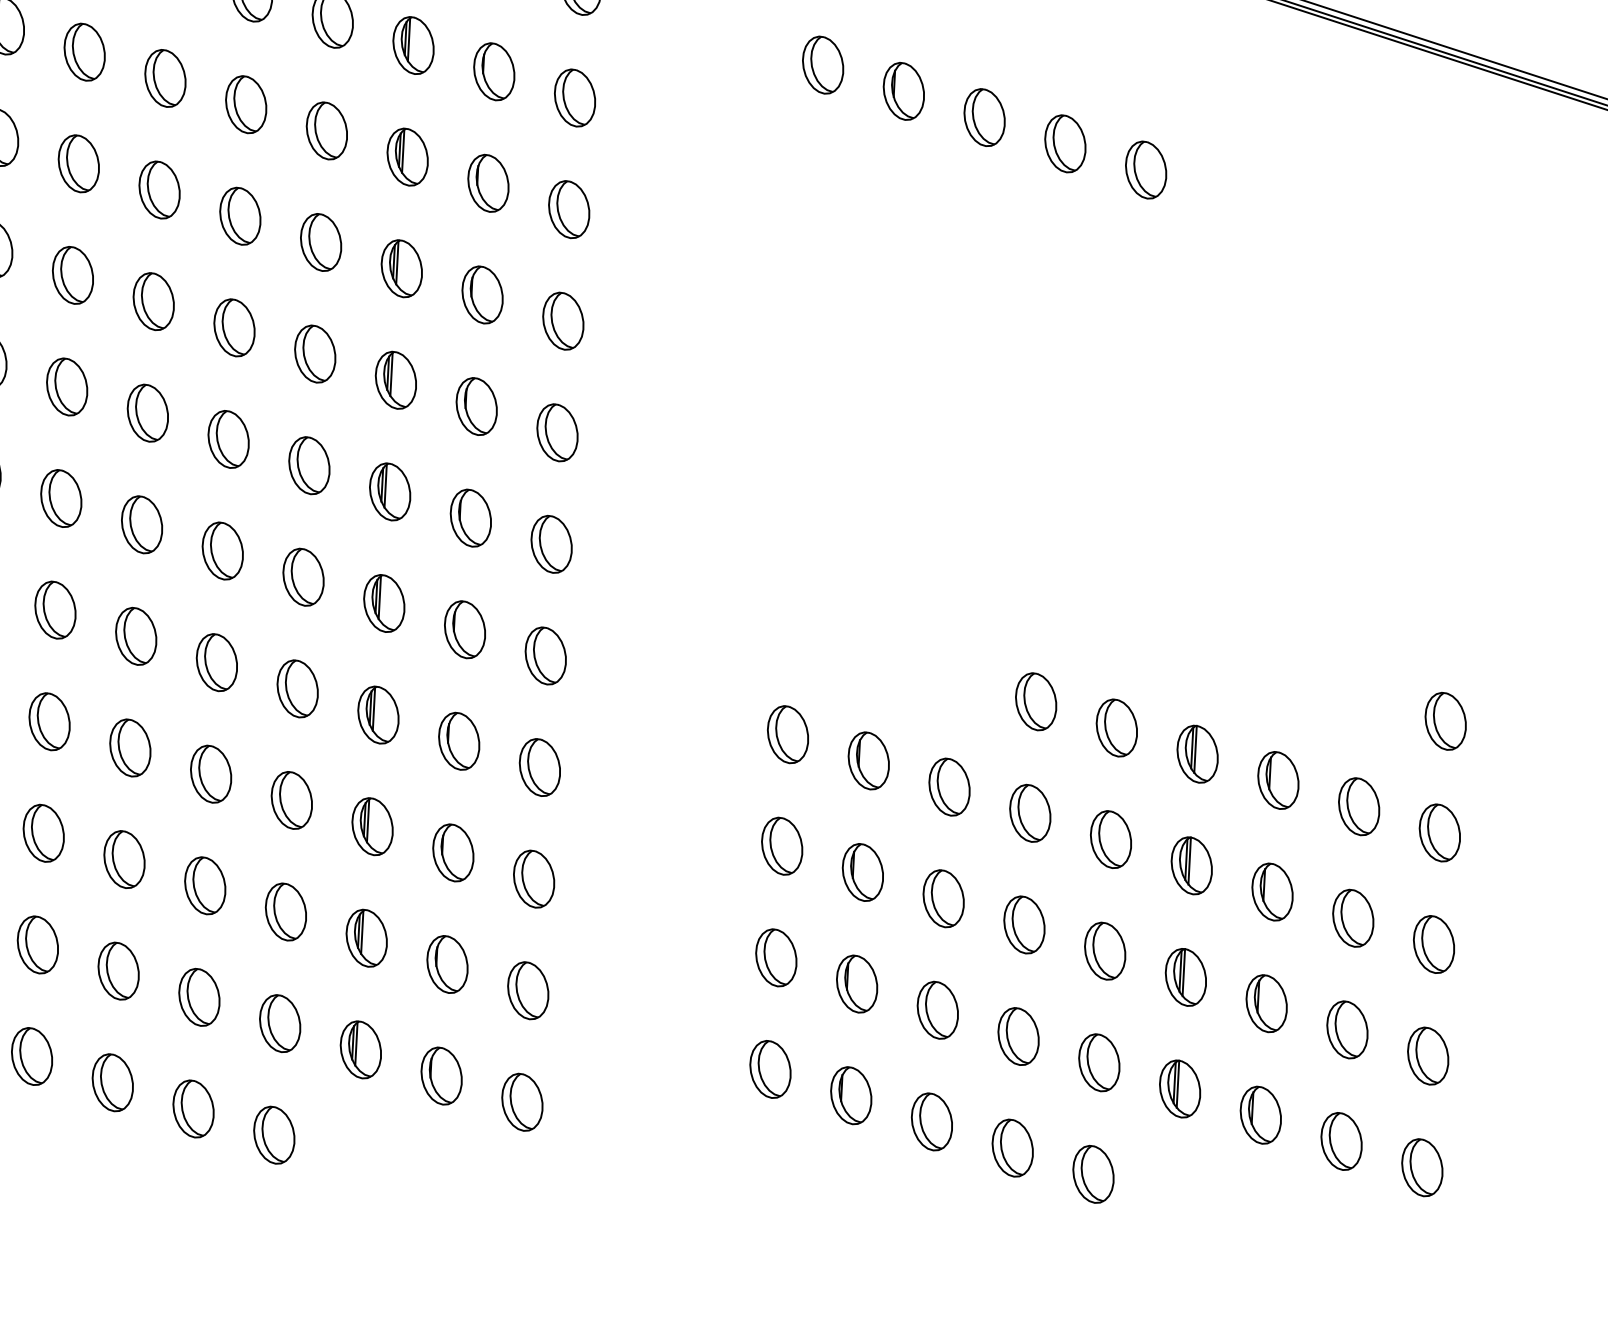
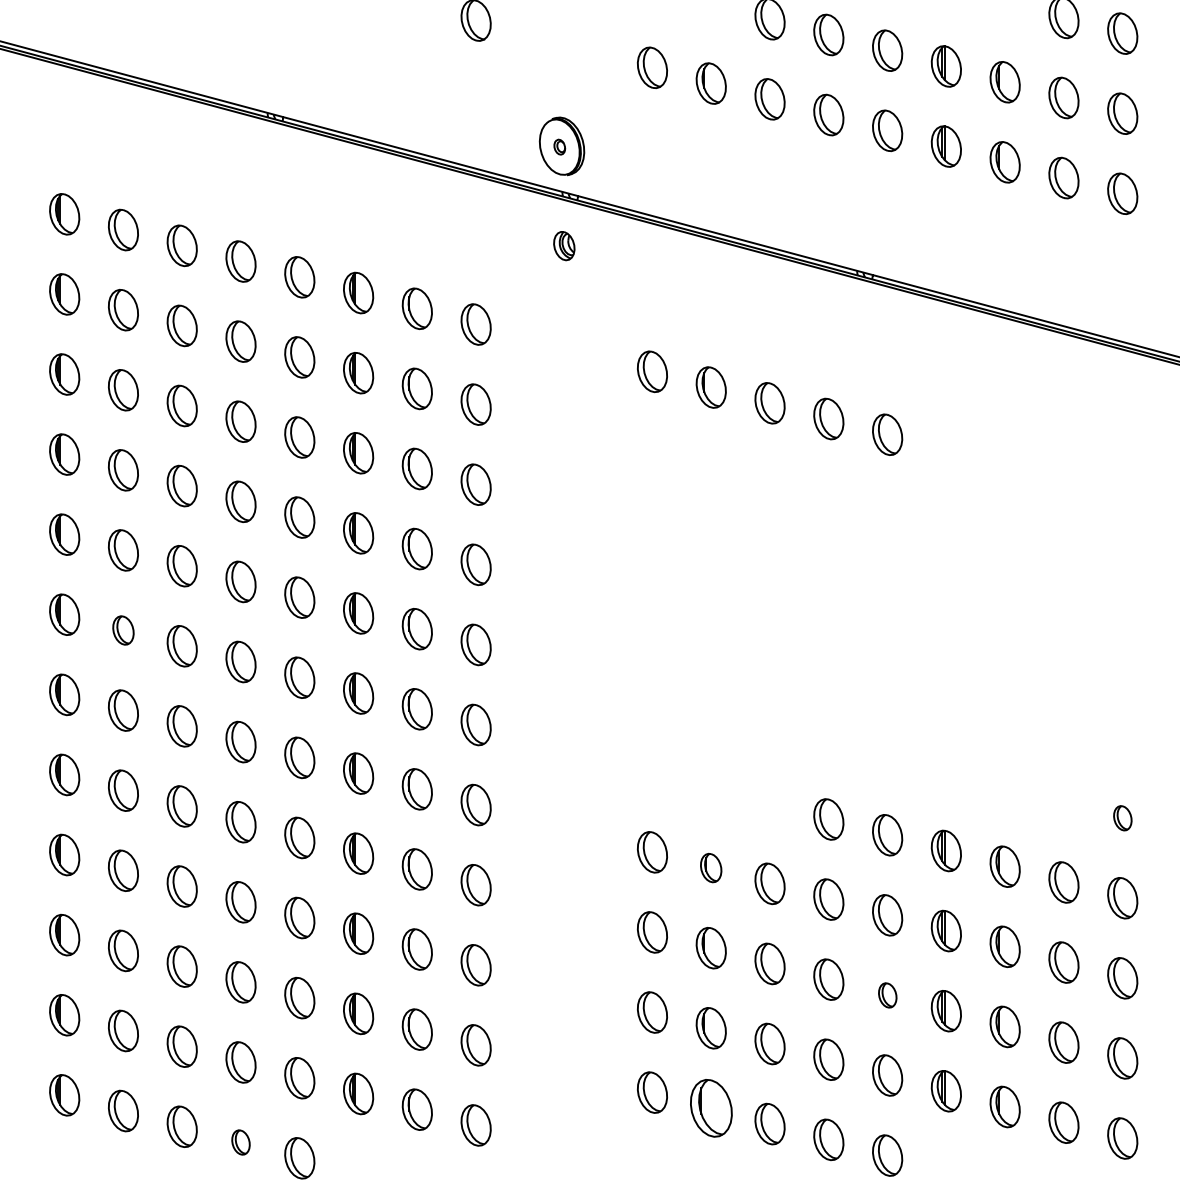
part: (67, 386) -> (123, 630), size x0.7
part: (1445, 721) -> (1122, 818), size x0.6
part: (867, 760) -> (710, 867), size x0.7
part: (1105, 951) -> (887, 995), size x0.6
part: (850, 1095) -> (710, 1108), size x1.4
part: (192, 1108) -> (240, 1142), size x0.6

